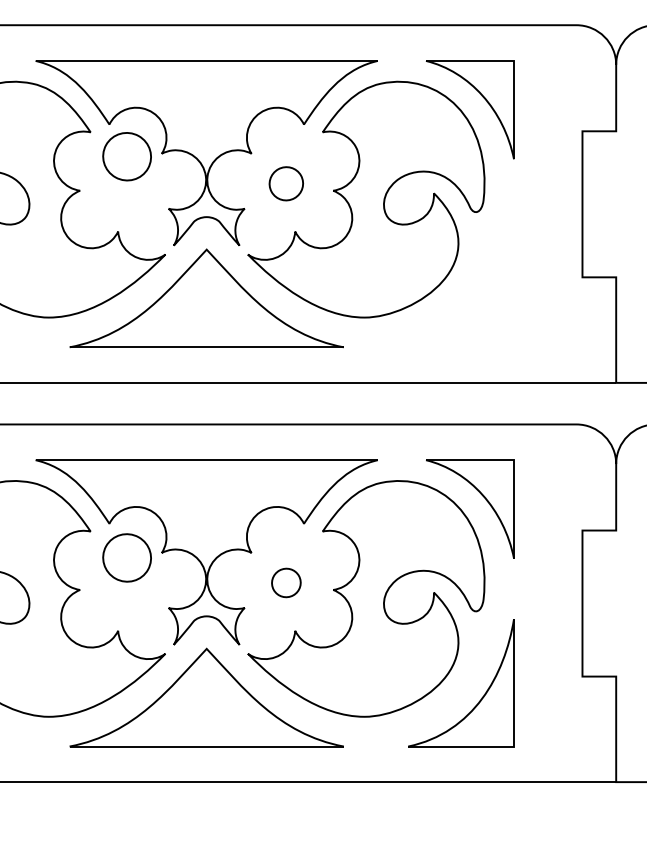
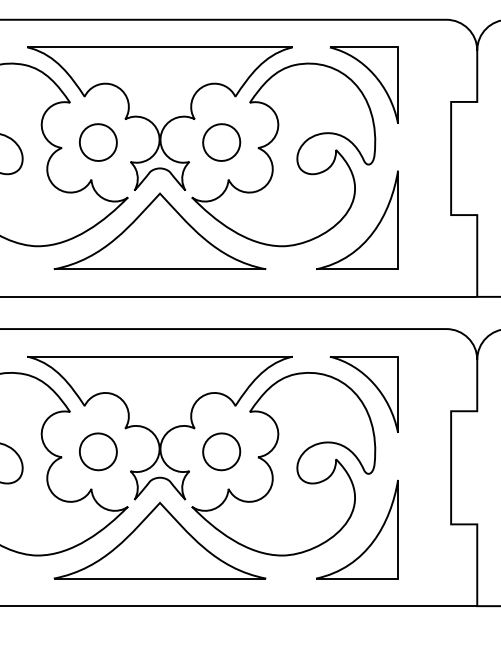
part: (126, 156) -> (97, 142), moved
part: (286, 183) -> (221, 142), size x1.43
part: (480, 299) -> (372, 232), added
part: (126, 557) -> (97, 451), moved
part: (286, 582) -> (221, 451), size x1.67

